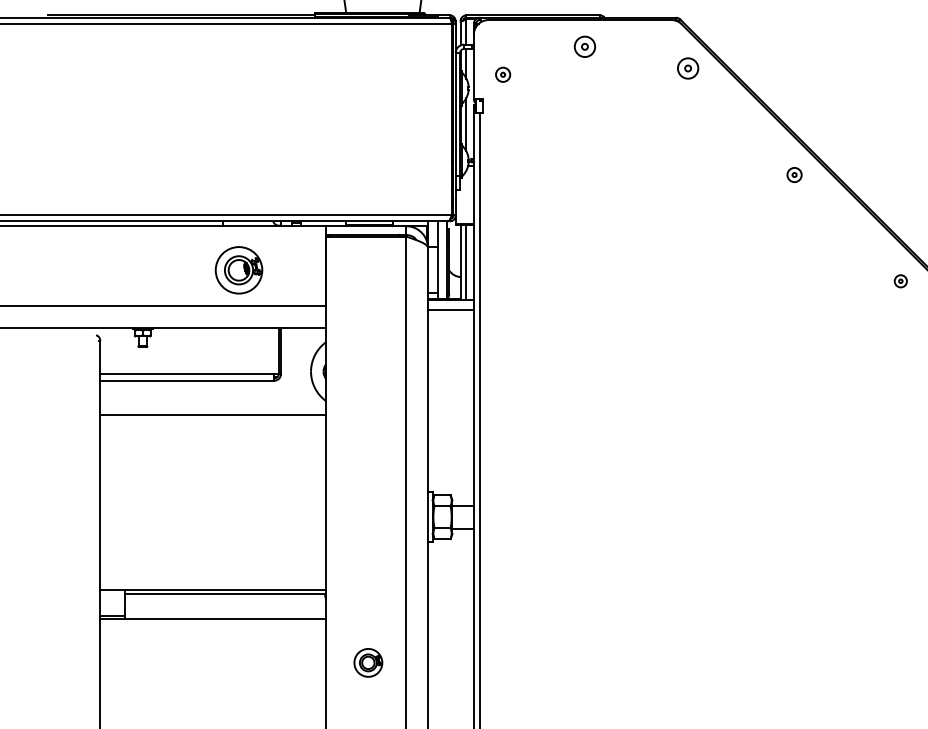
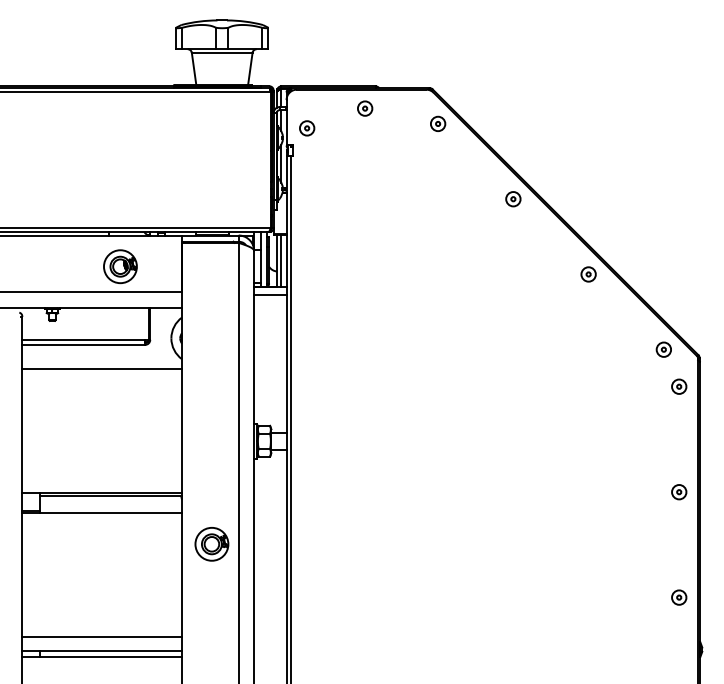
part: (503, 74) -> (307, 128), size x1.43
part: (794, 175) -> (513, 199), size x1.43
part: (900, 281) -> (588, 274), size x1.67
part: (367, 663) -> (211, 544), size x1.67

